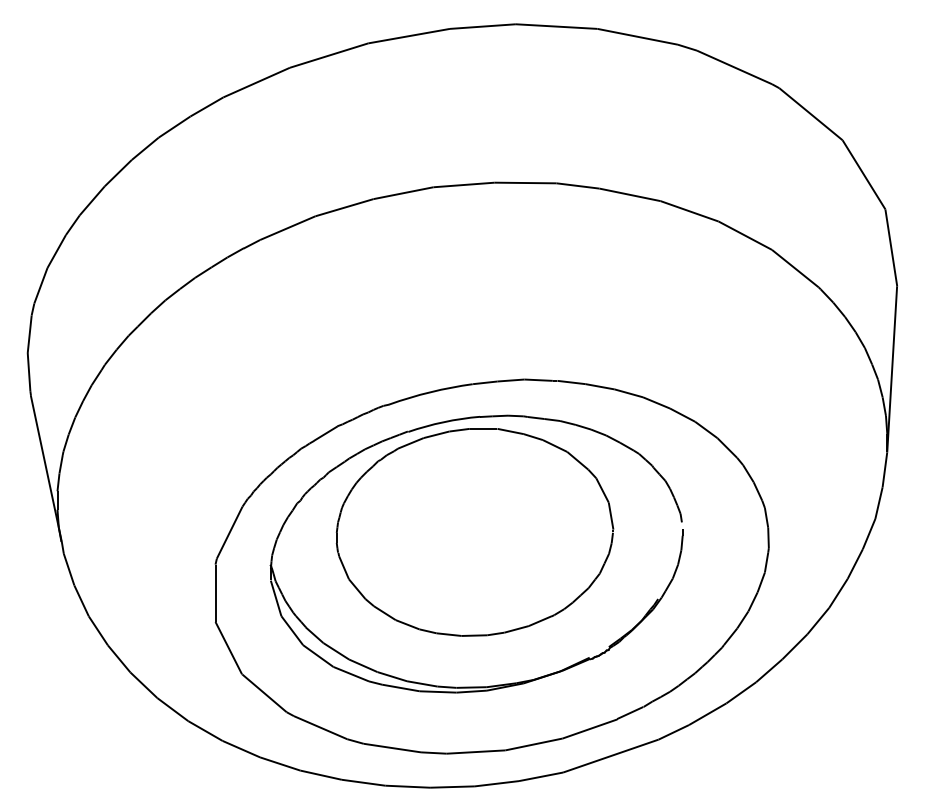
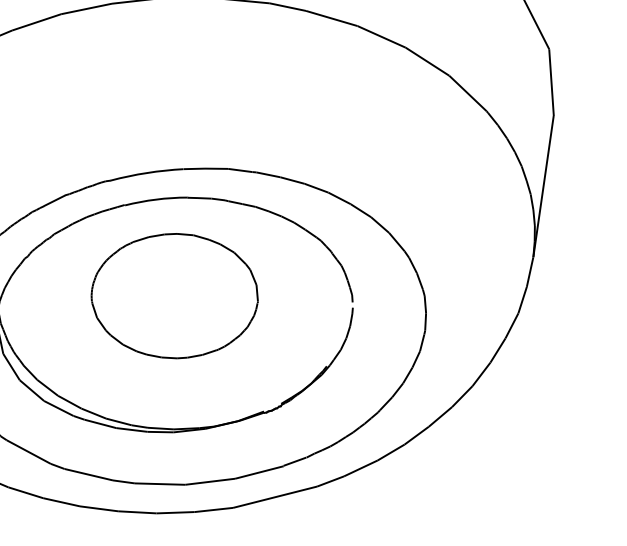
part: (474, 532) -> (174, 296), size x0.7

